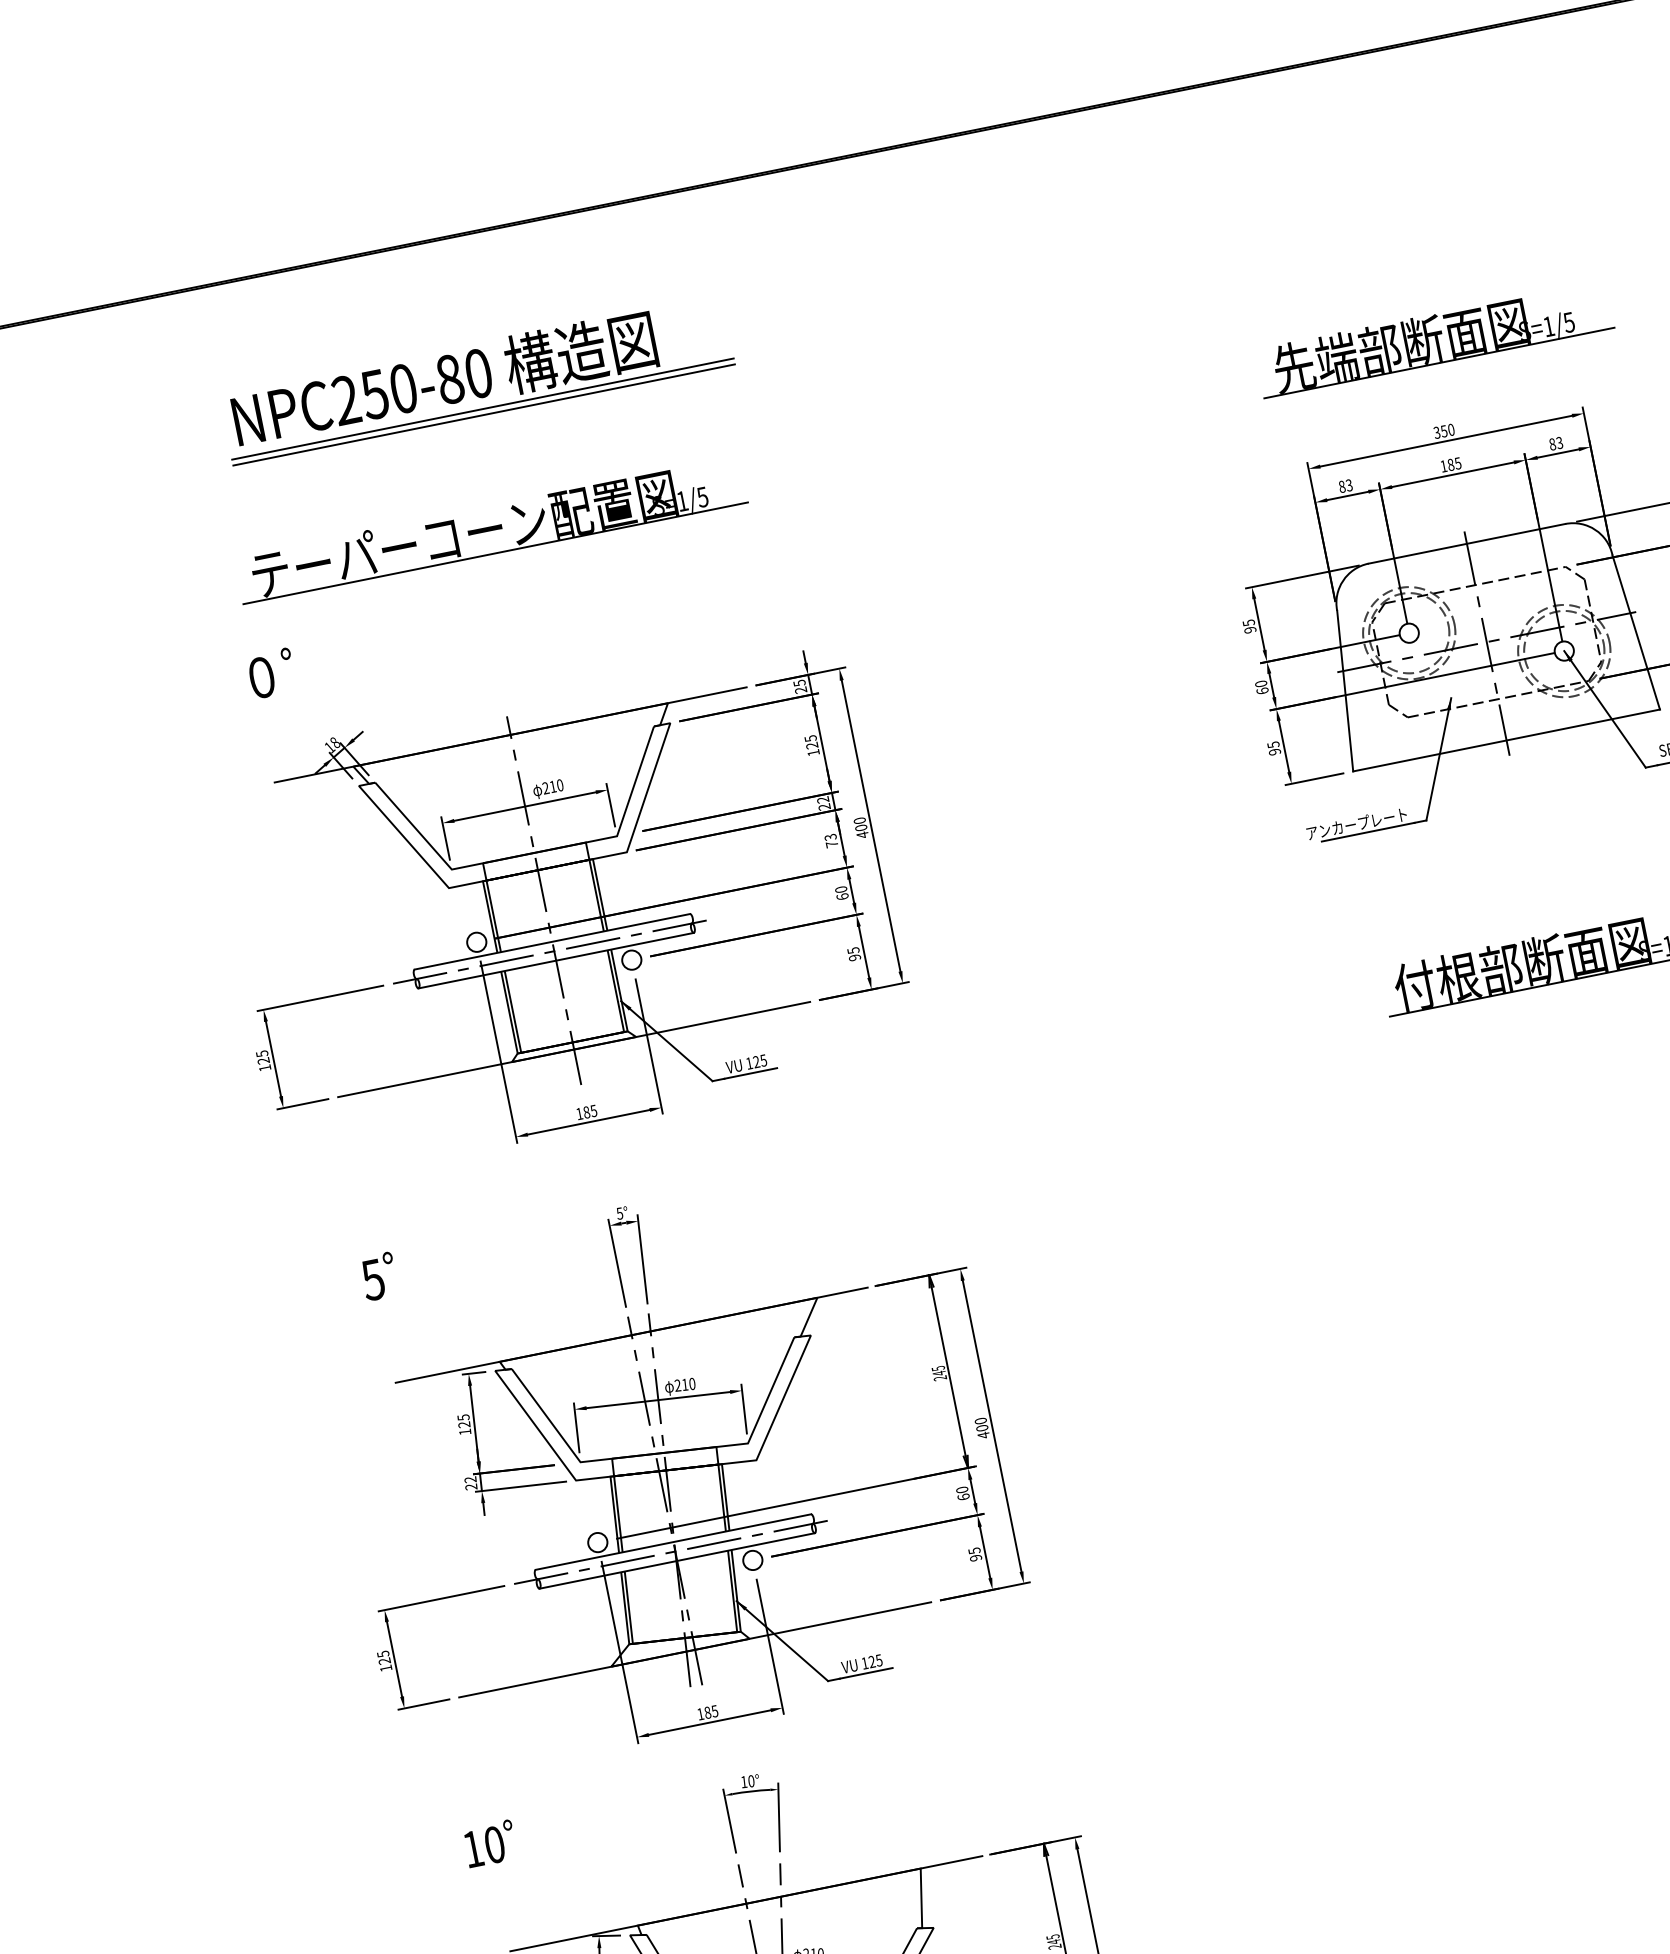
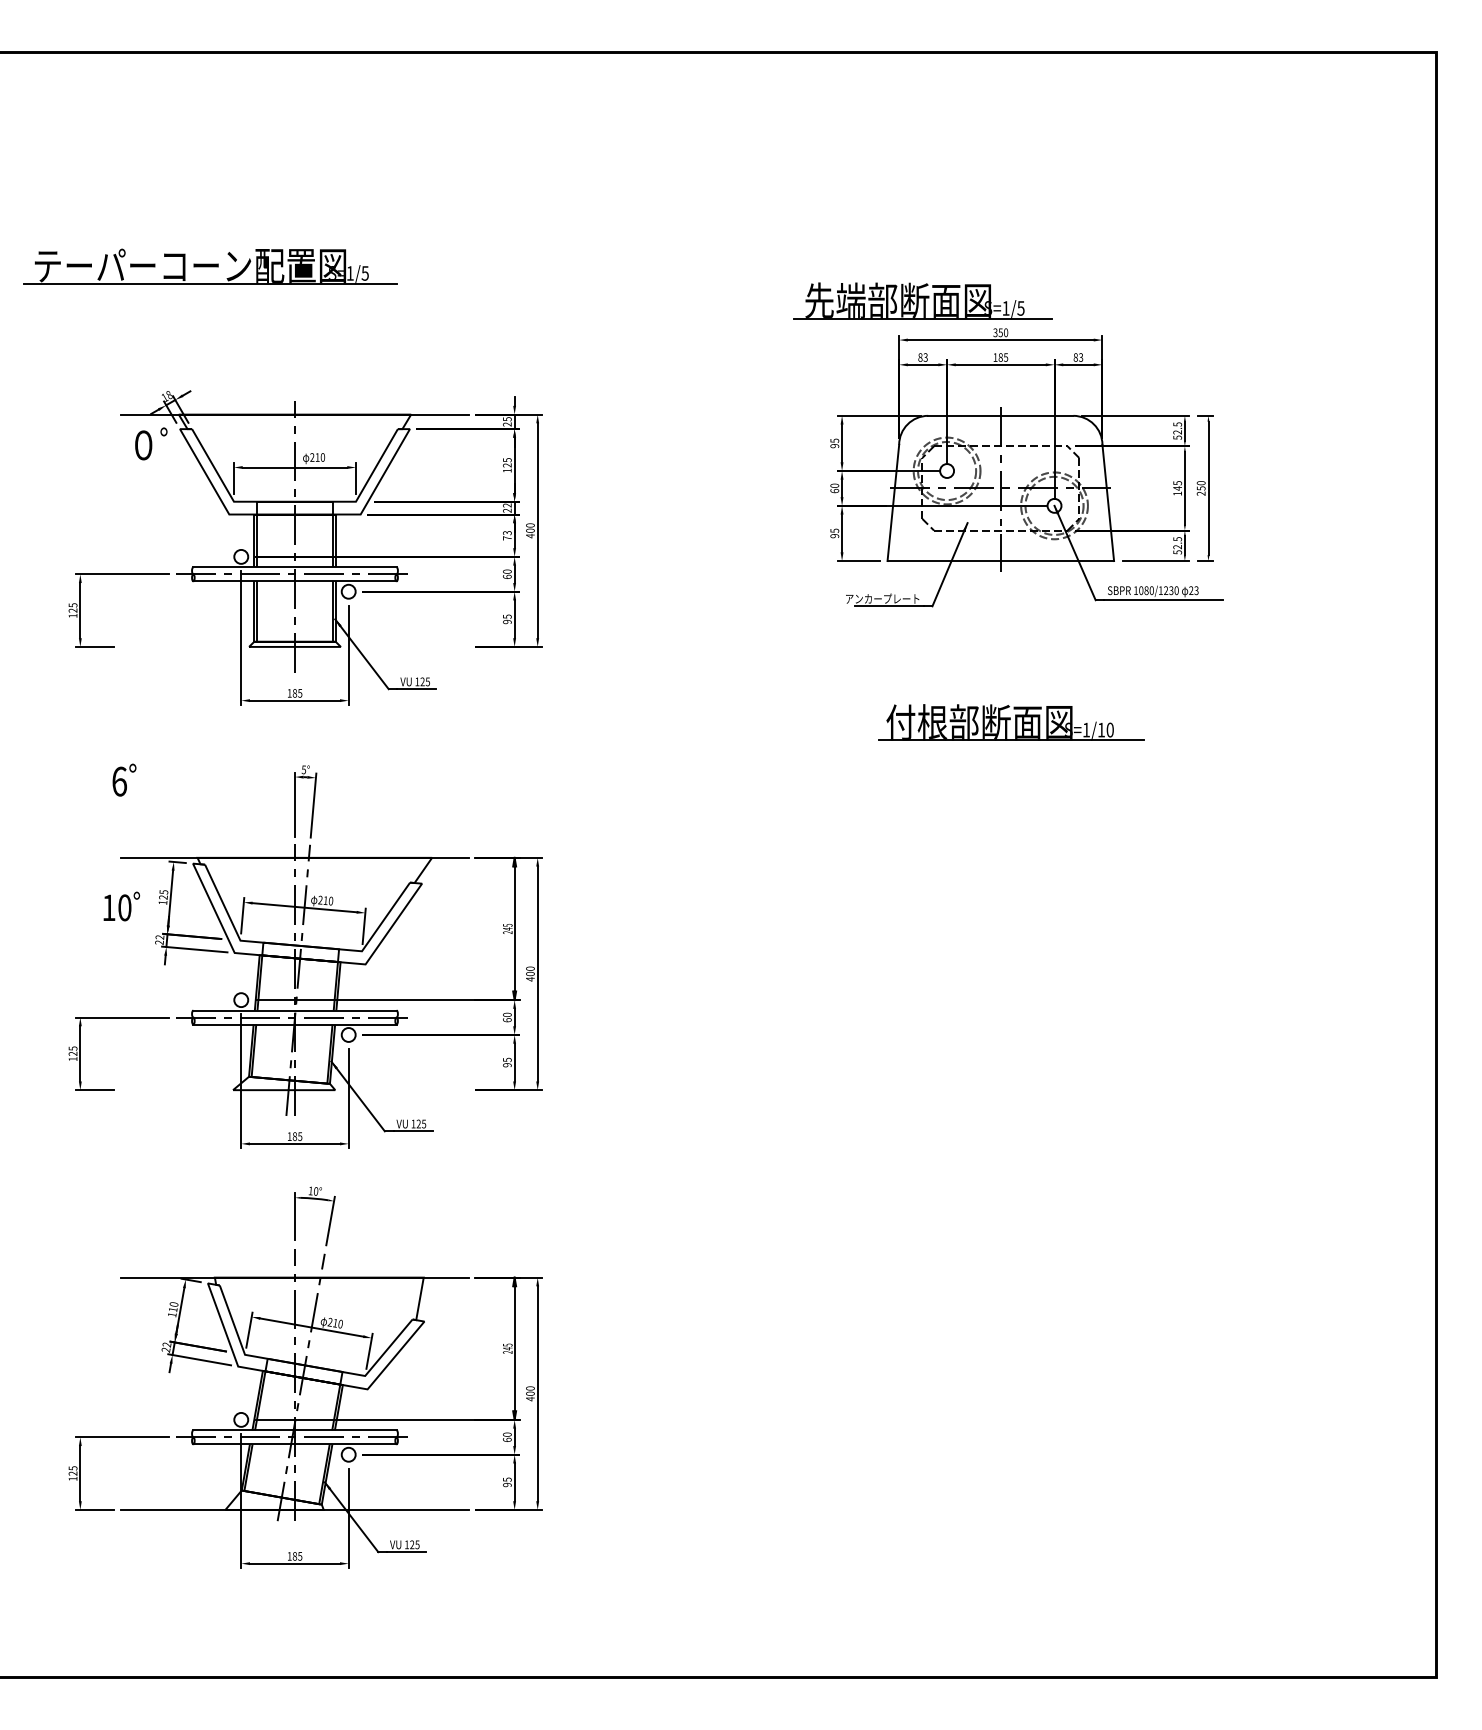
part: (1433, 338) -> (922, 300), moved
part: (476, 379) -> (321, 157), removed
part: (491, 530) -> (210, 266), moved
text: (271, 672) -> (151, 443), moved
line: (573, 1049) -> (294, 646), removed
text: (373, 1279) -> (119, 781), 5 -> 6
line: (694, 1650) -> (294, 1090), removed
text: (489, 1843) -> (121, 906), moved

